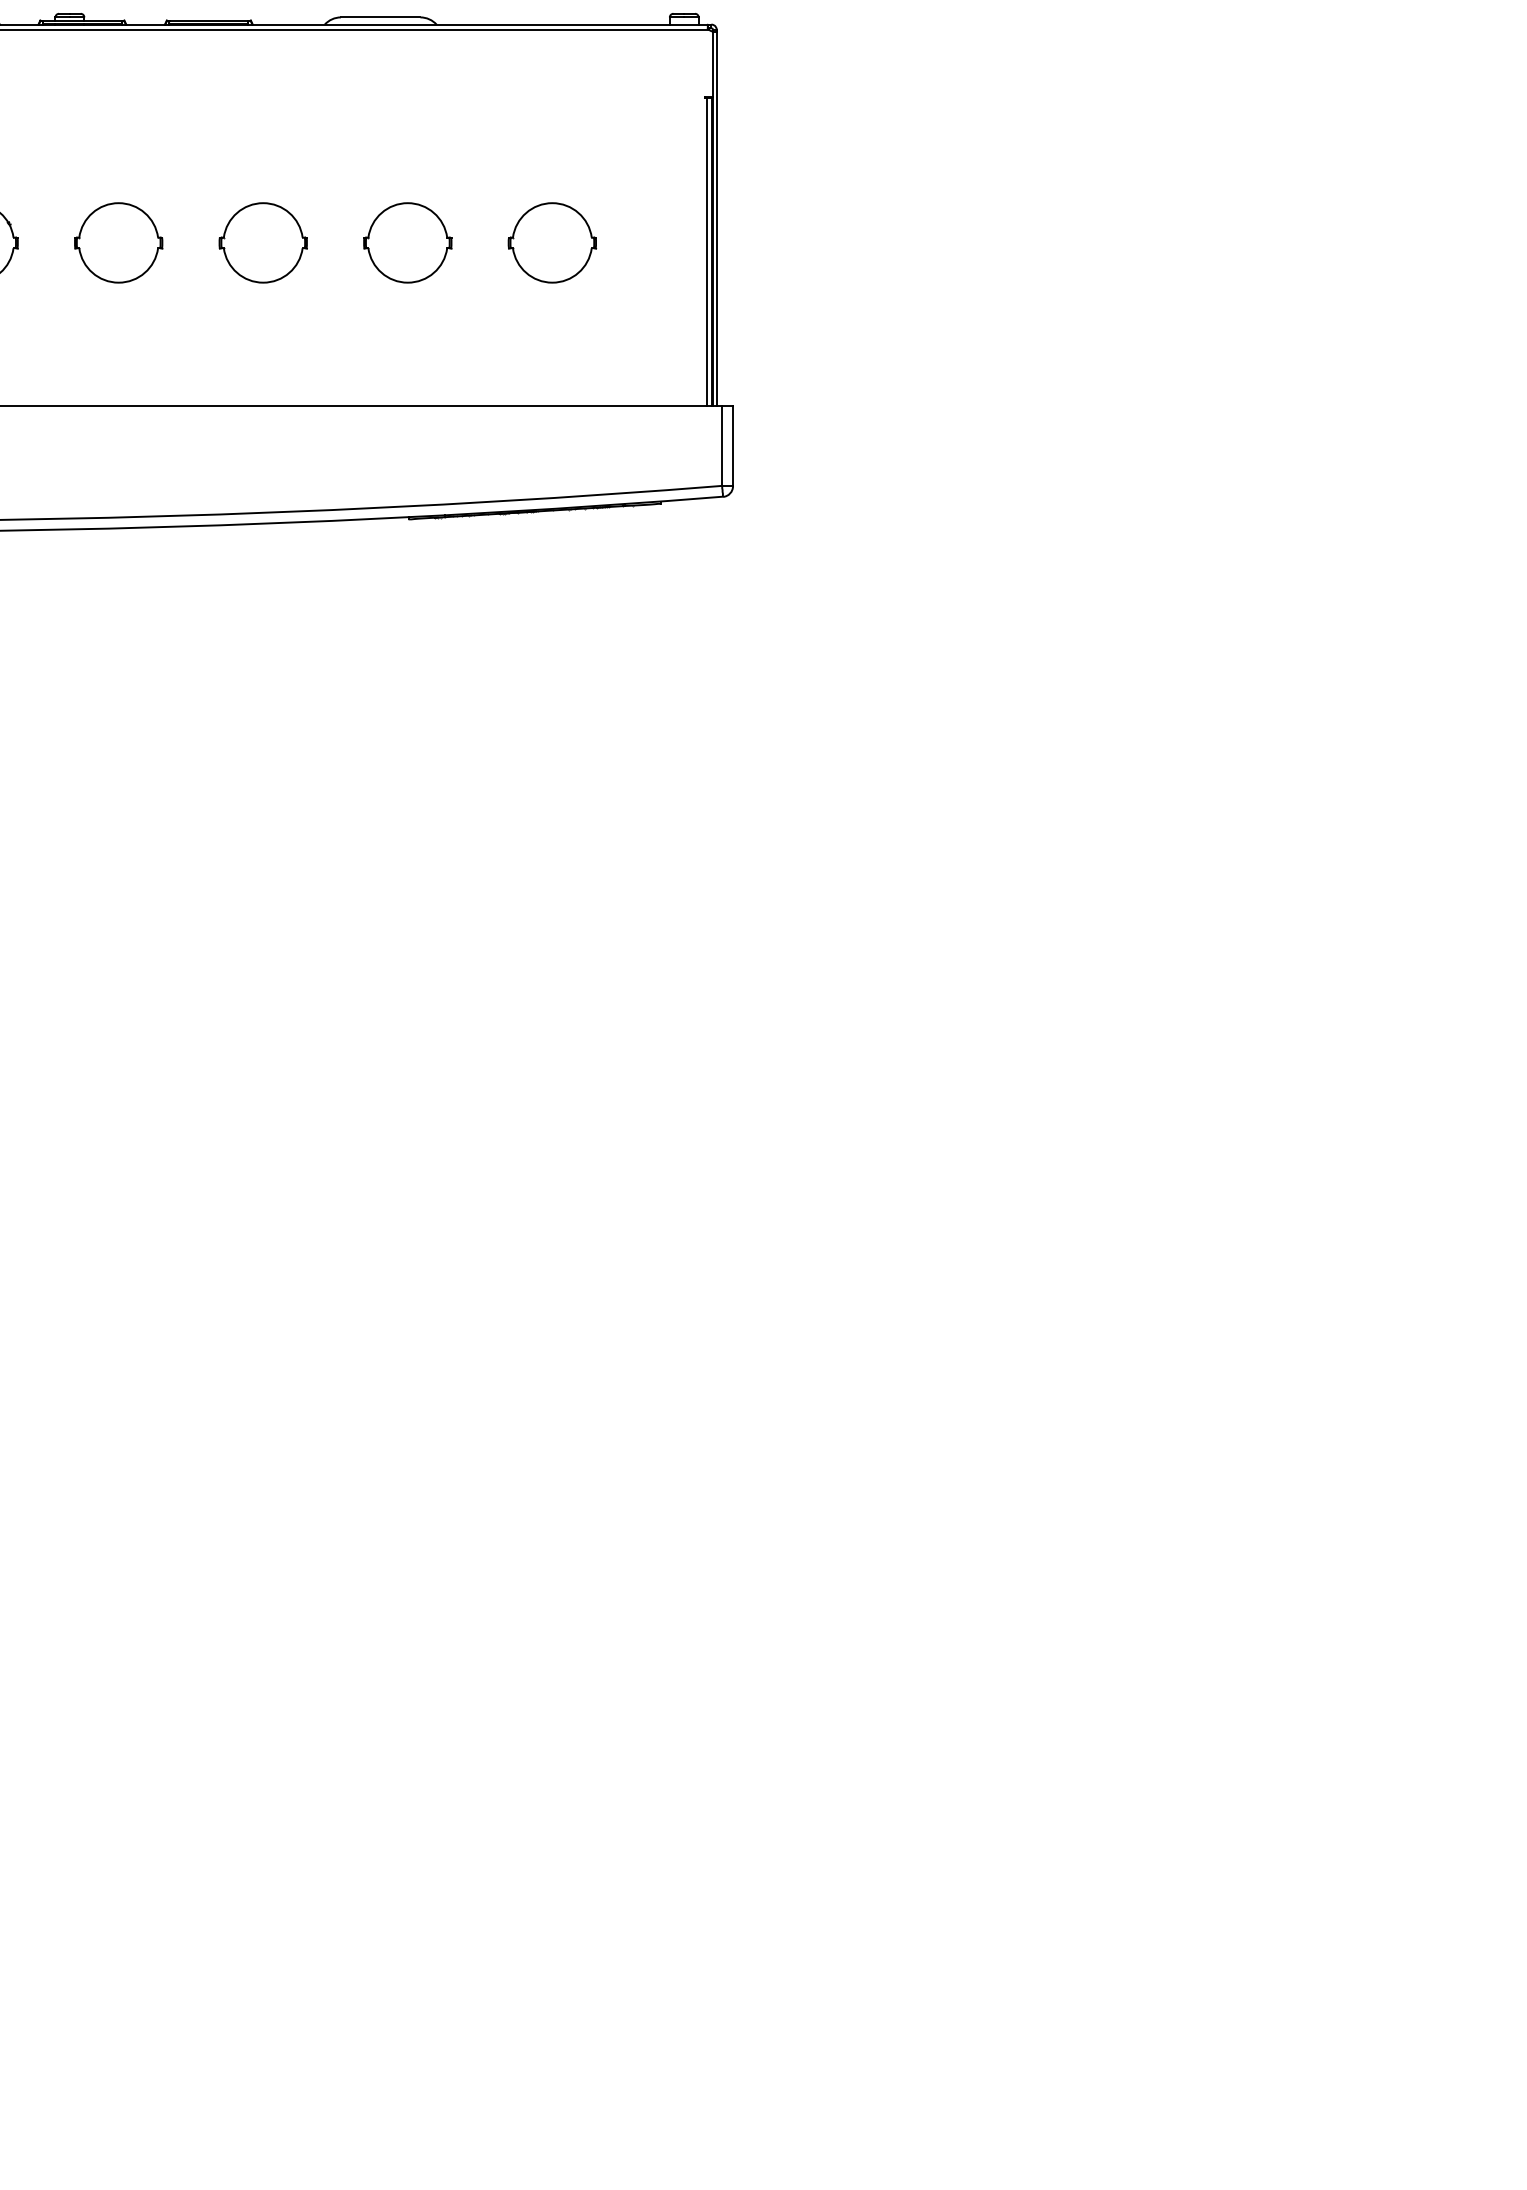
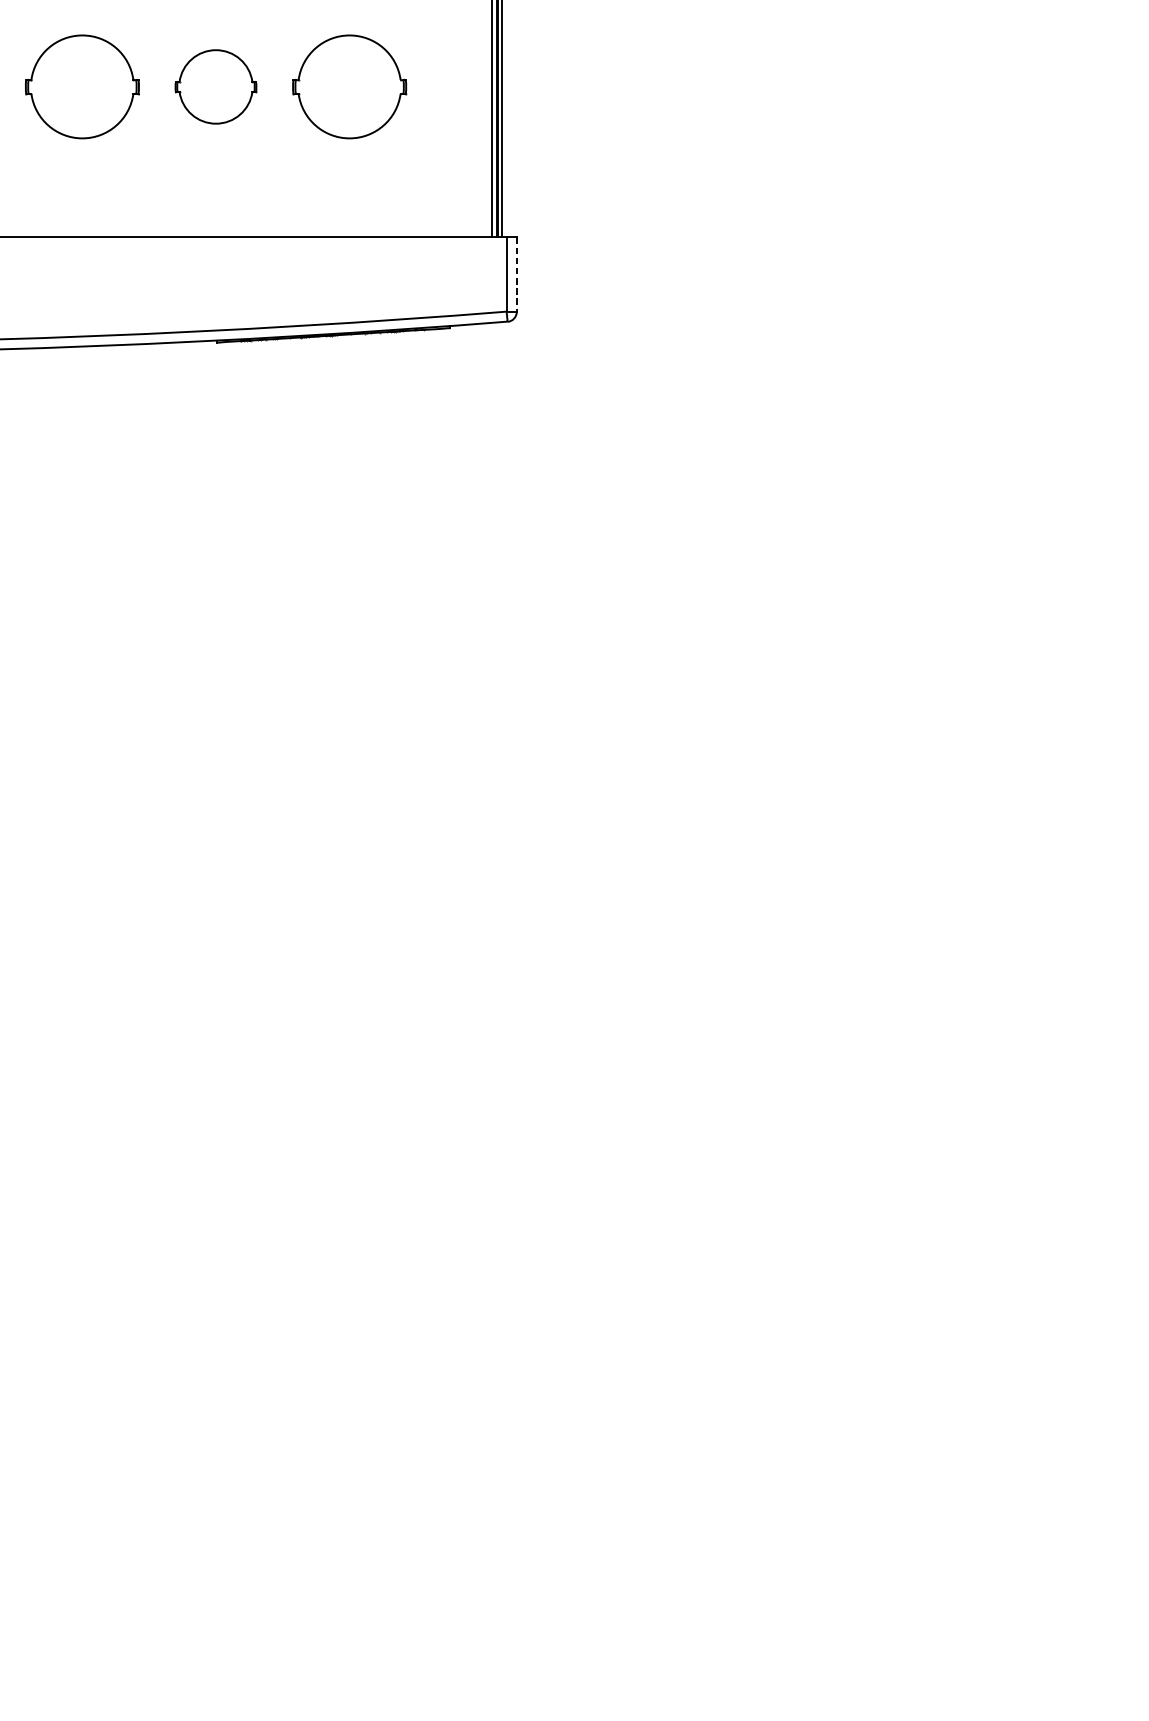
part: (262, 242) -> (81, 86), size x1.4
part: (552, 242) -> (349, 86), size x1.4
line: (733, 446) -> (517, 275), solid -> dashed

